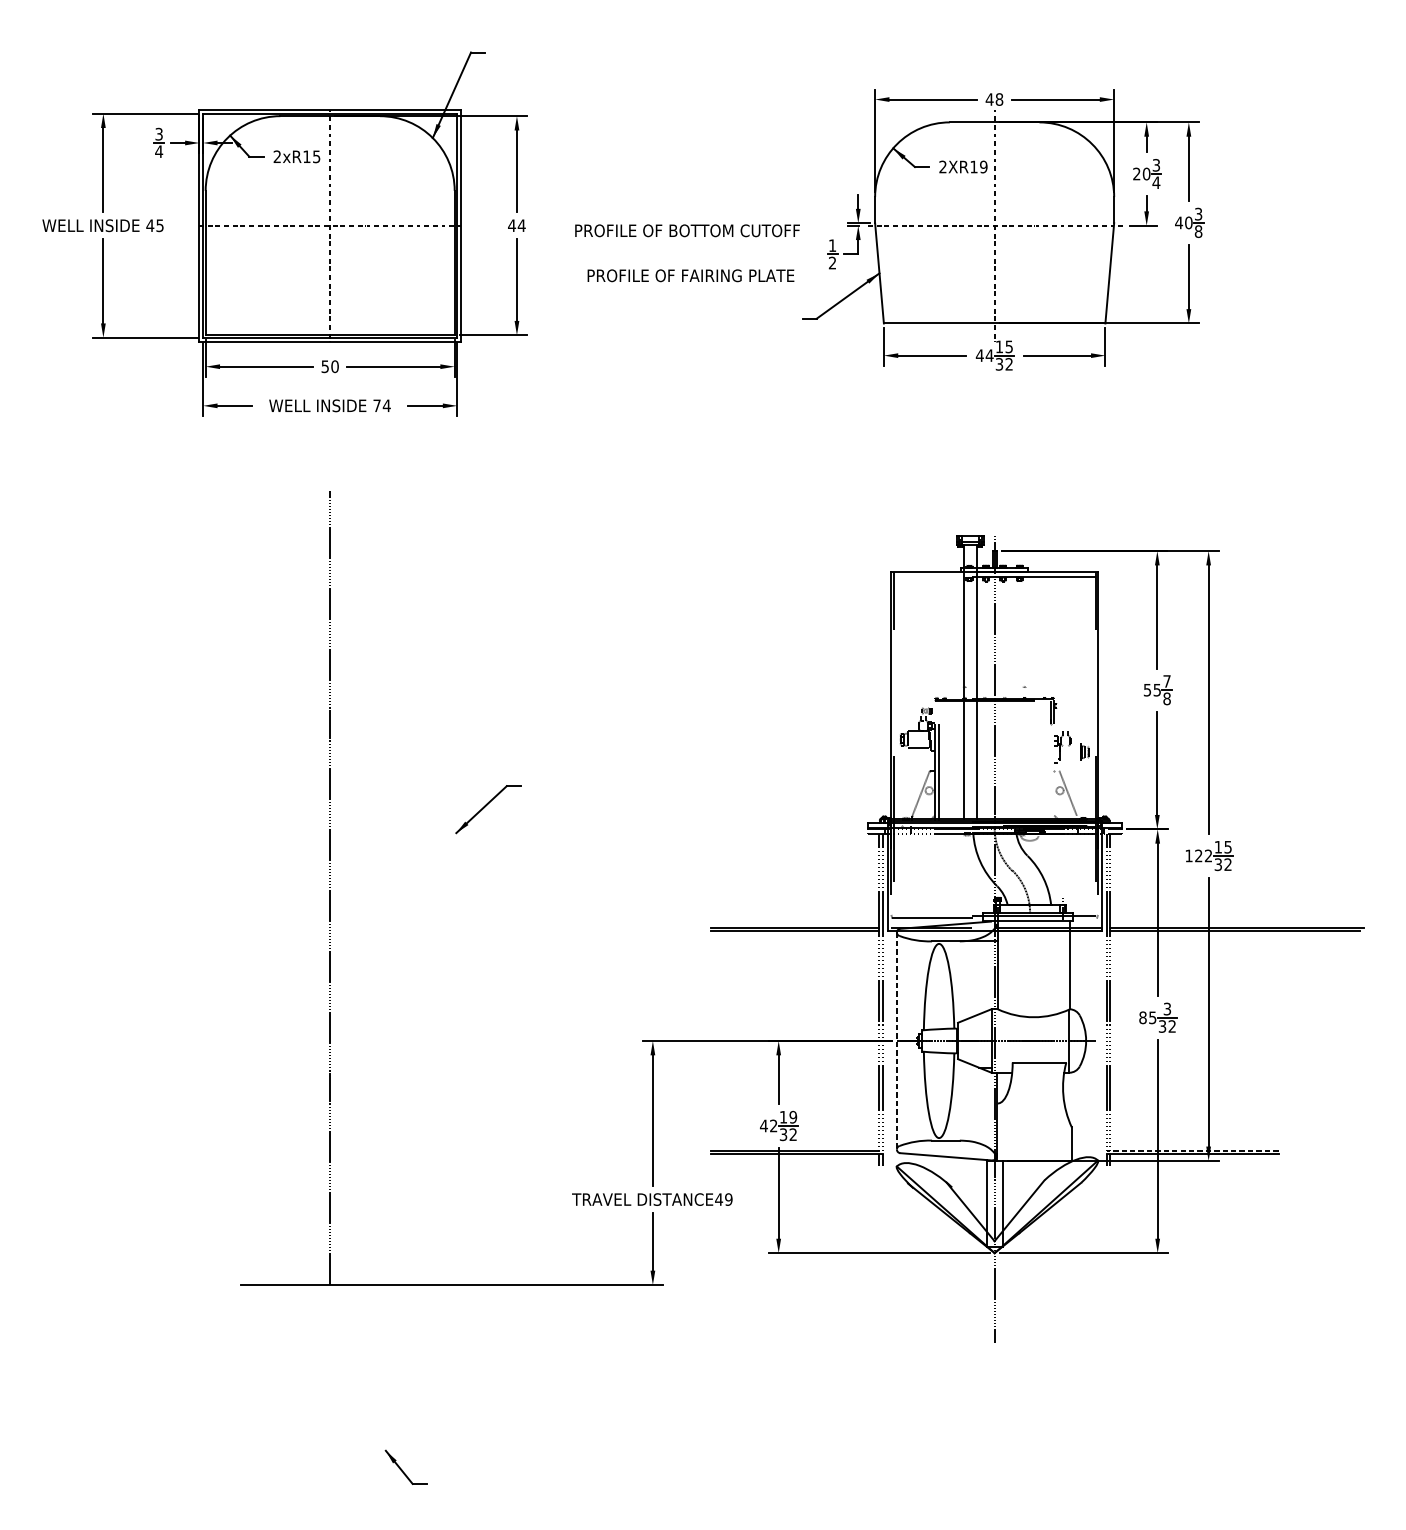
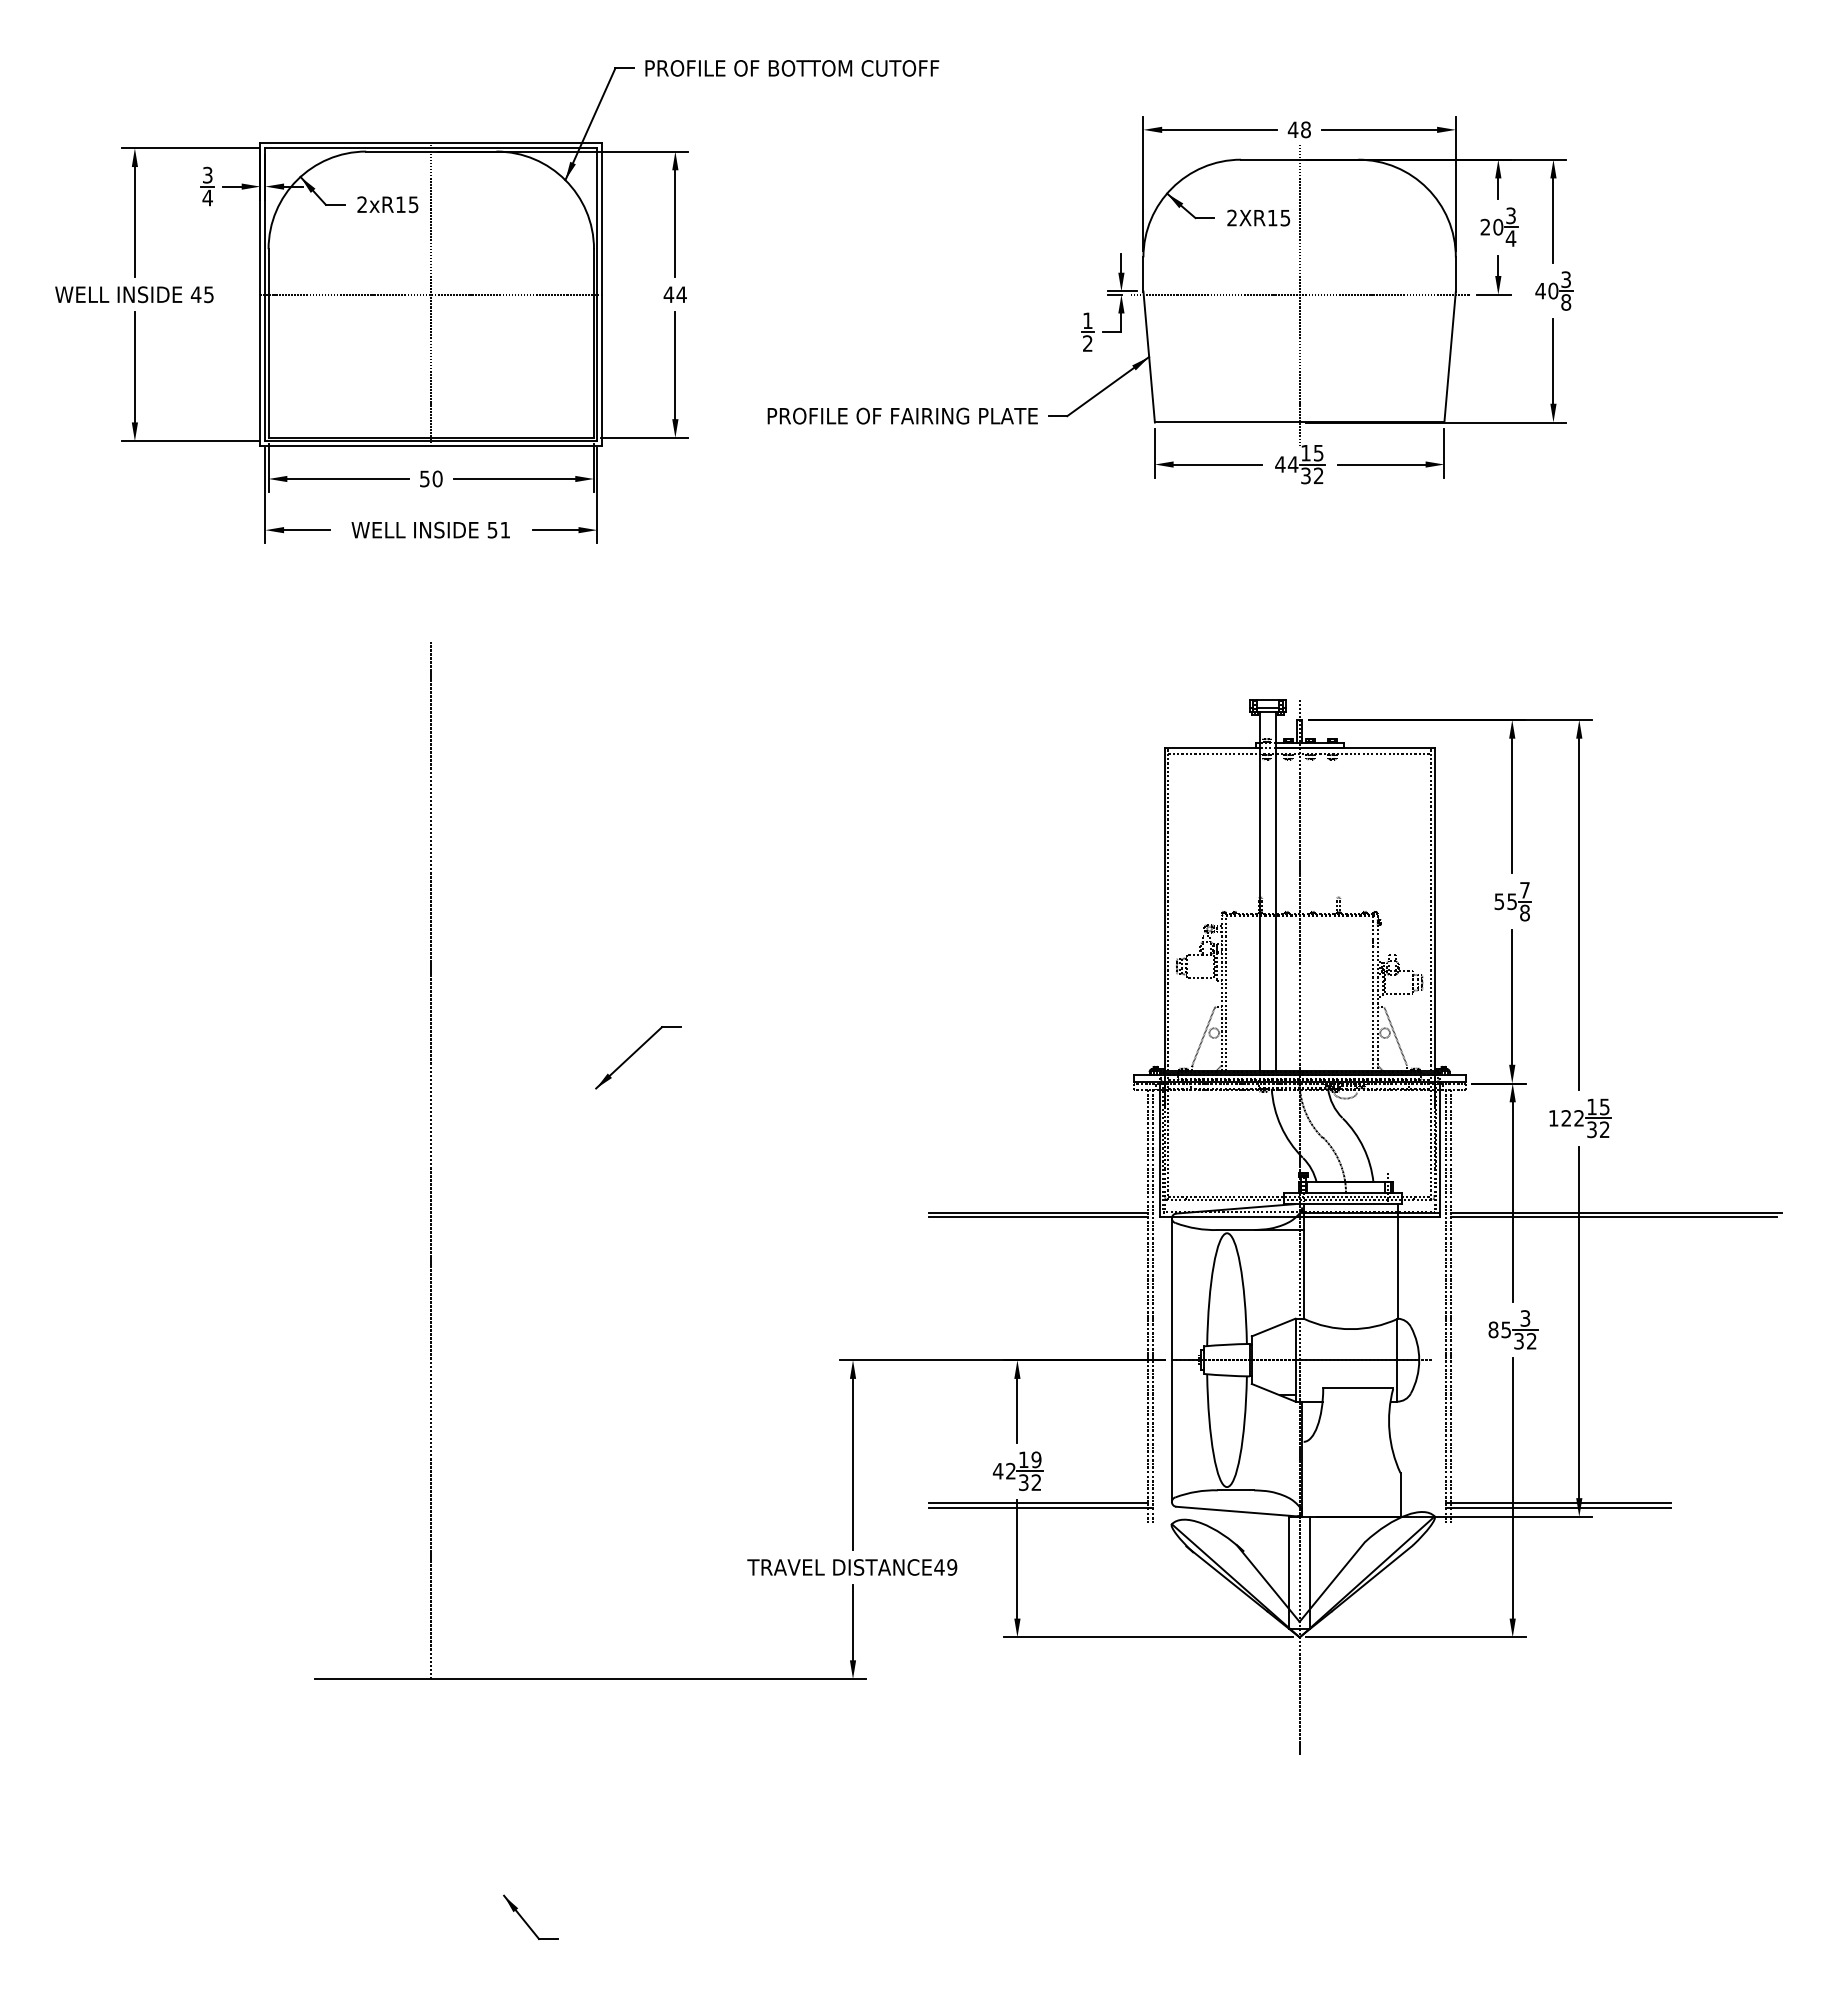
text: (983, 166) -> (1285, 217), 2XR19 -> 2XR15
text: (687, 230) -> (792, 68), moved
text: (690, 275) -> (902, 415), moved
text: (381, 406) -> (498, 530), 74 -> 51
line: (896, 1041) -> (1171, 1360), dashed -> solid
line: (1191, 1150) -> (1557, 1503), dashed -> solid

